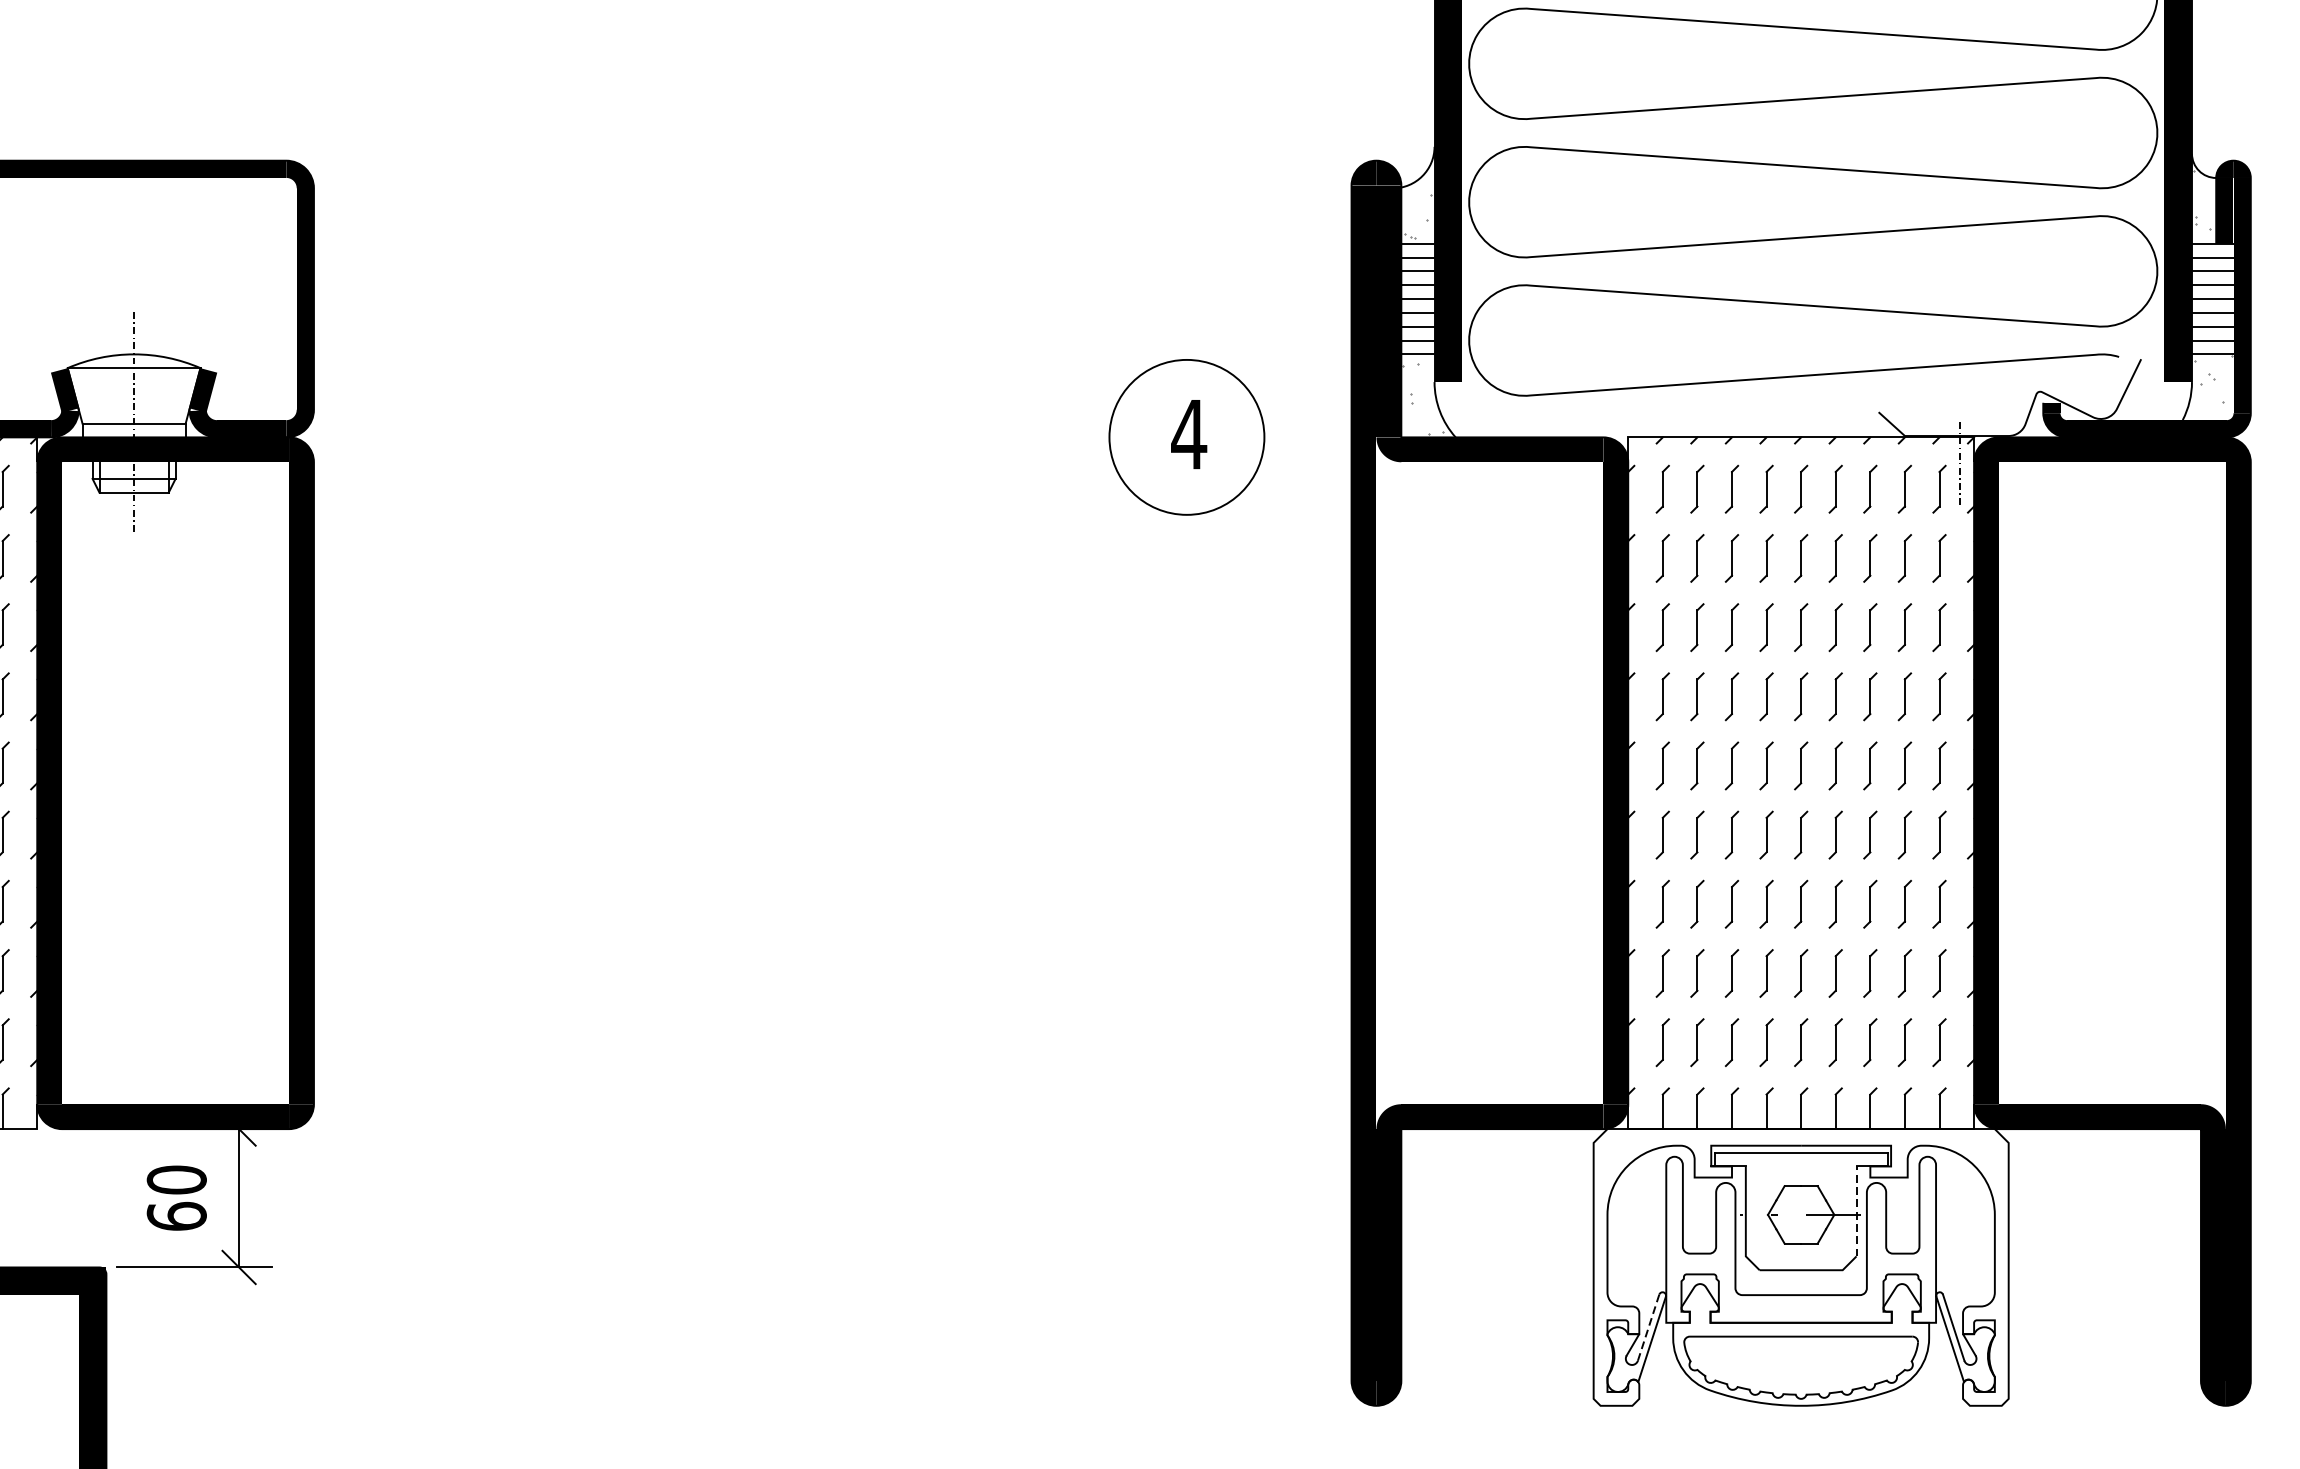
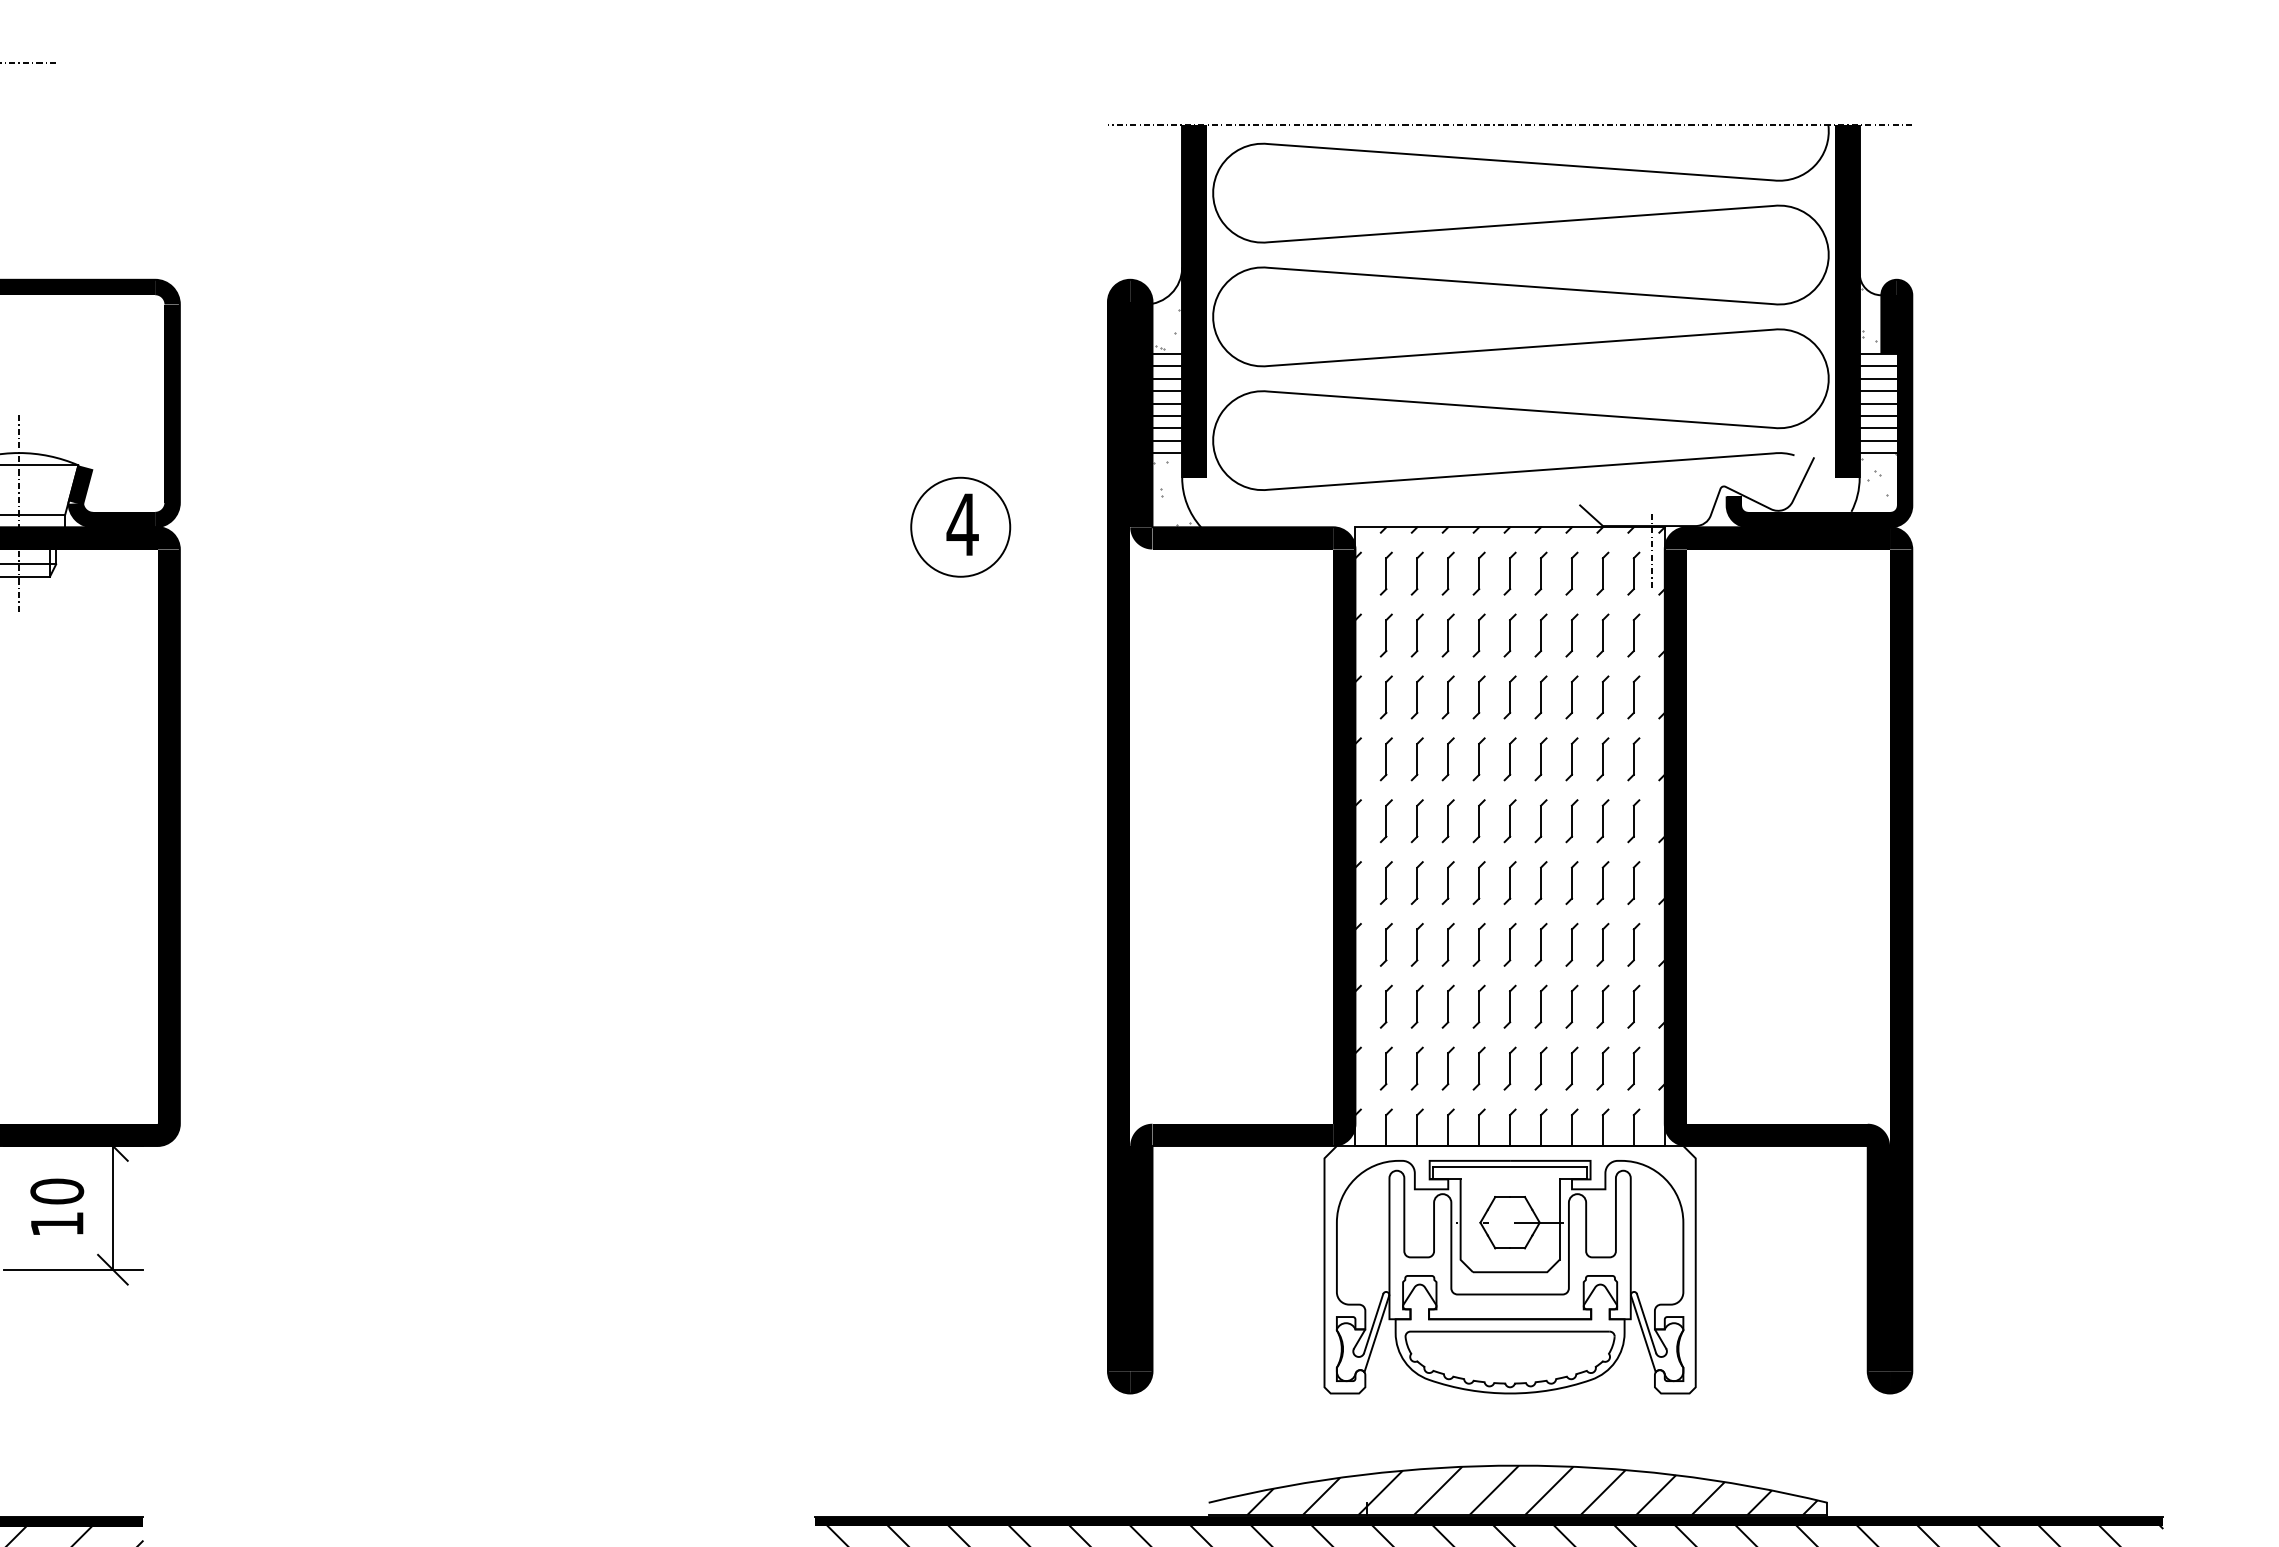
circle: (1186, 436) -> (960, 526), size x0.71
line: (1856, 1211) -> (1559, 1219), dashed -> solid
text: (177, 1215) -> (57, 1223), 60 -> 10
line: (1648, 1327) -> (1373, 1323), dashed -> solid

